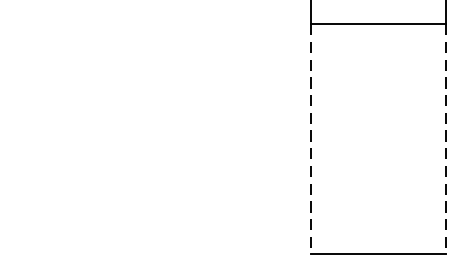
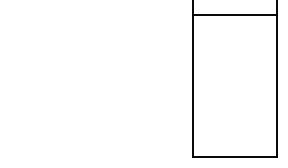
line: (310, 139) -> (192, 86), dashed -> solid
line: (445, 139) -> (276, 86), dashed -> solid

